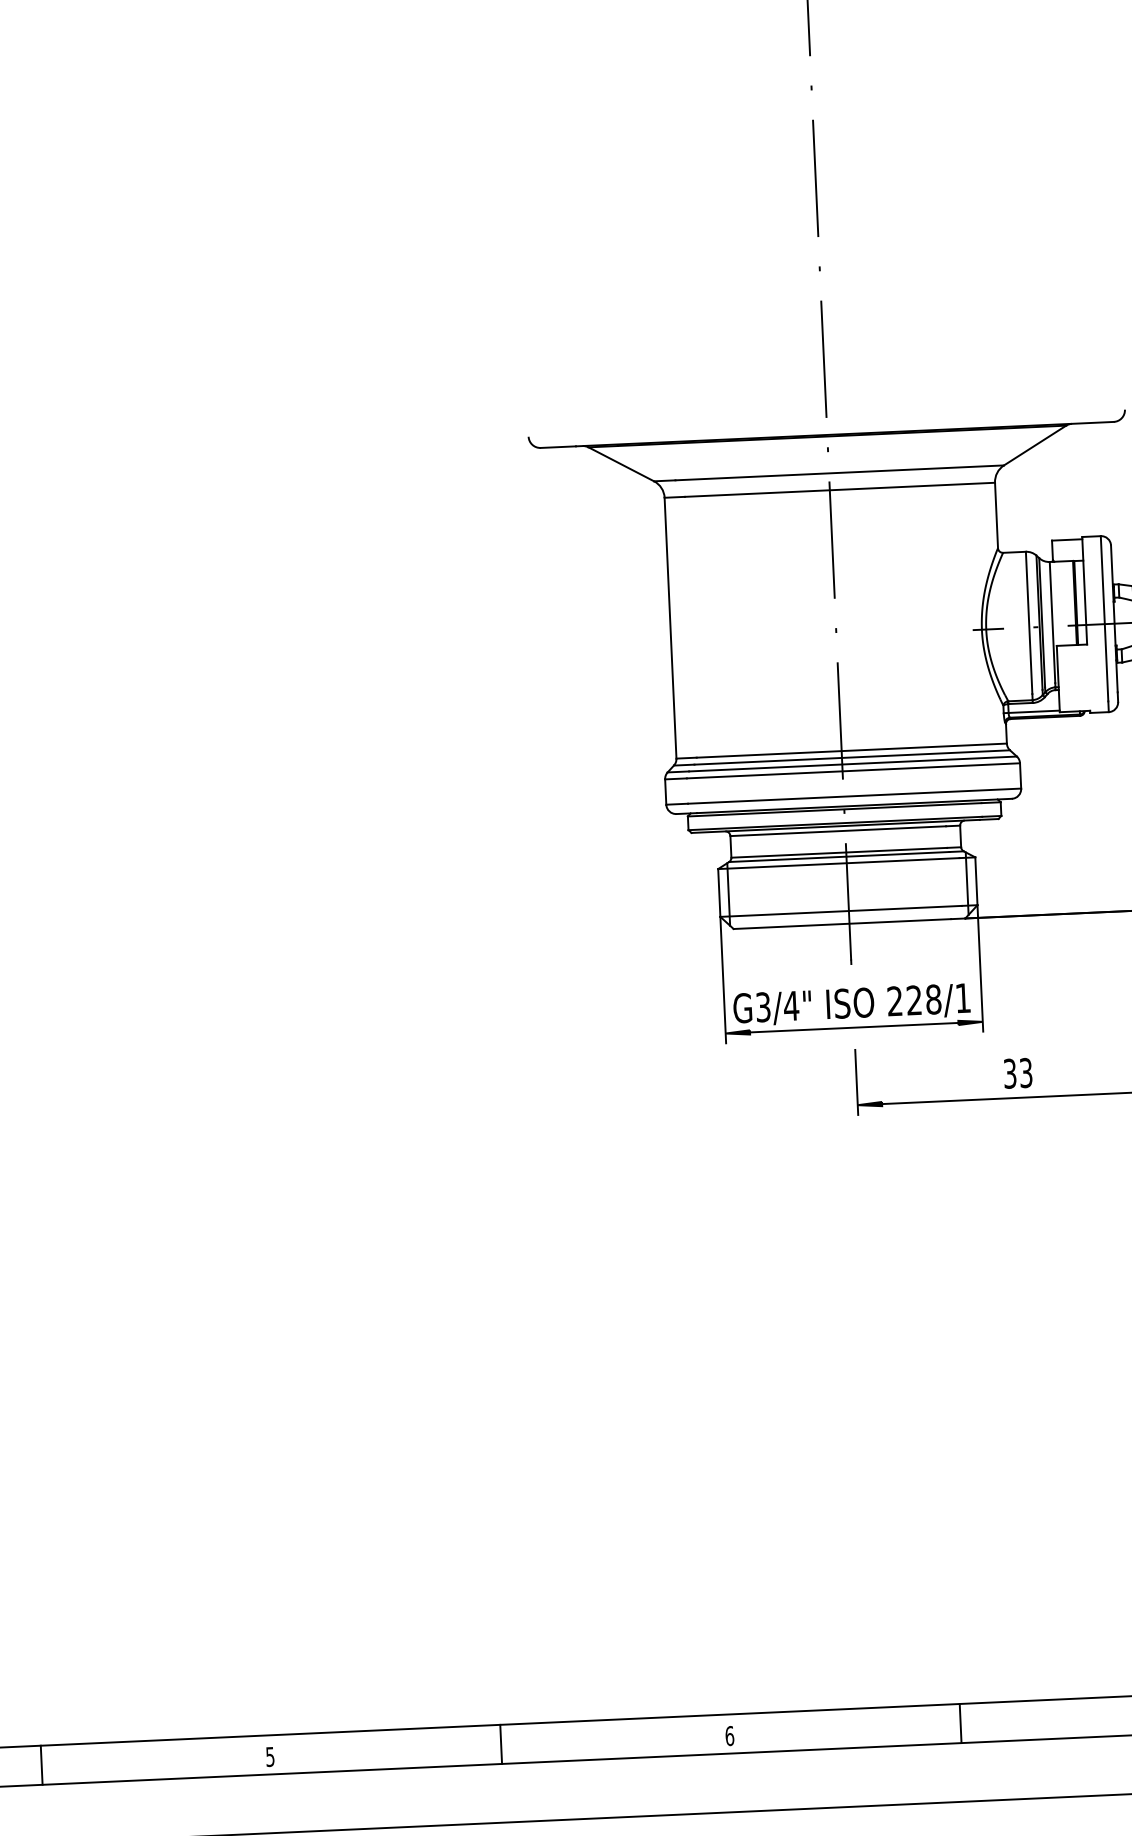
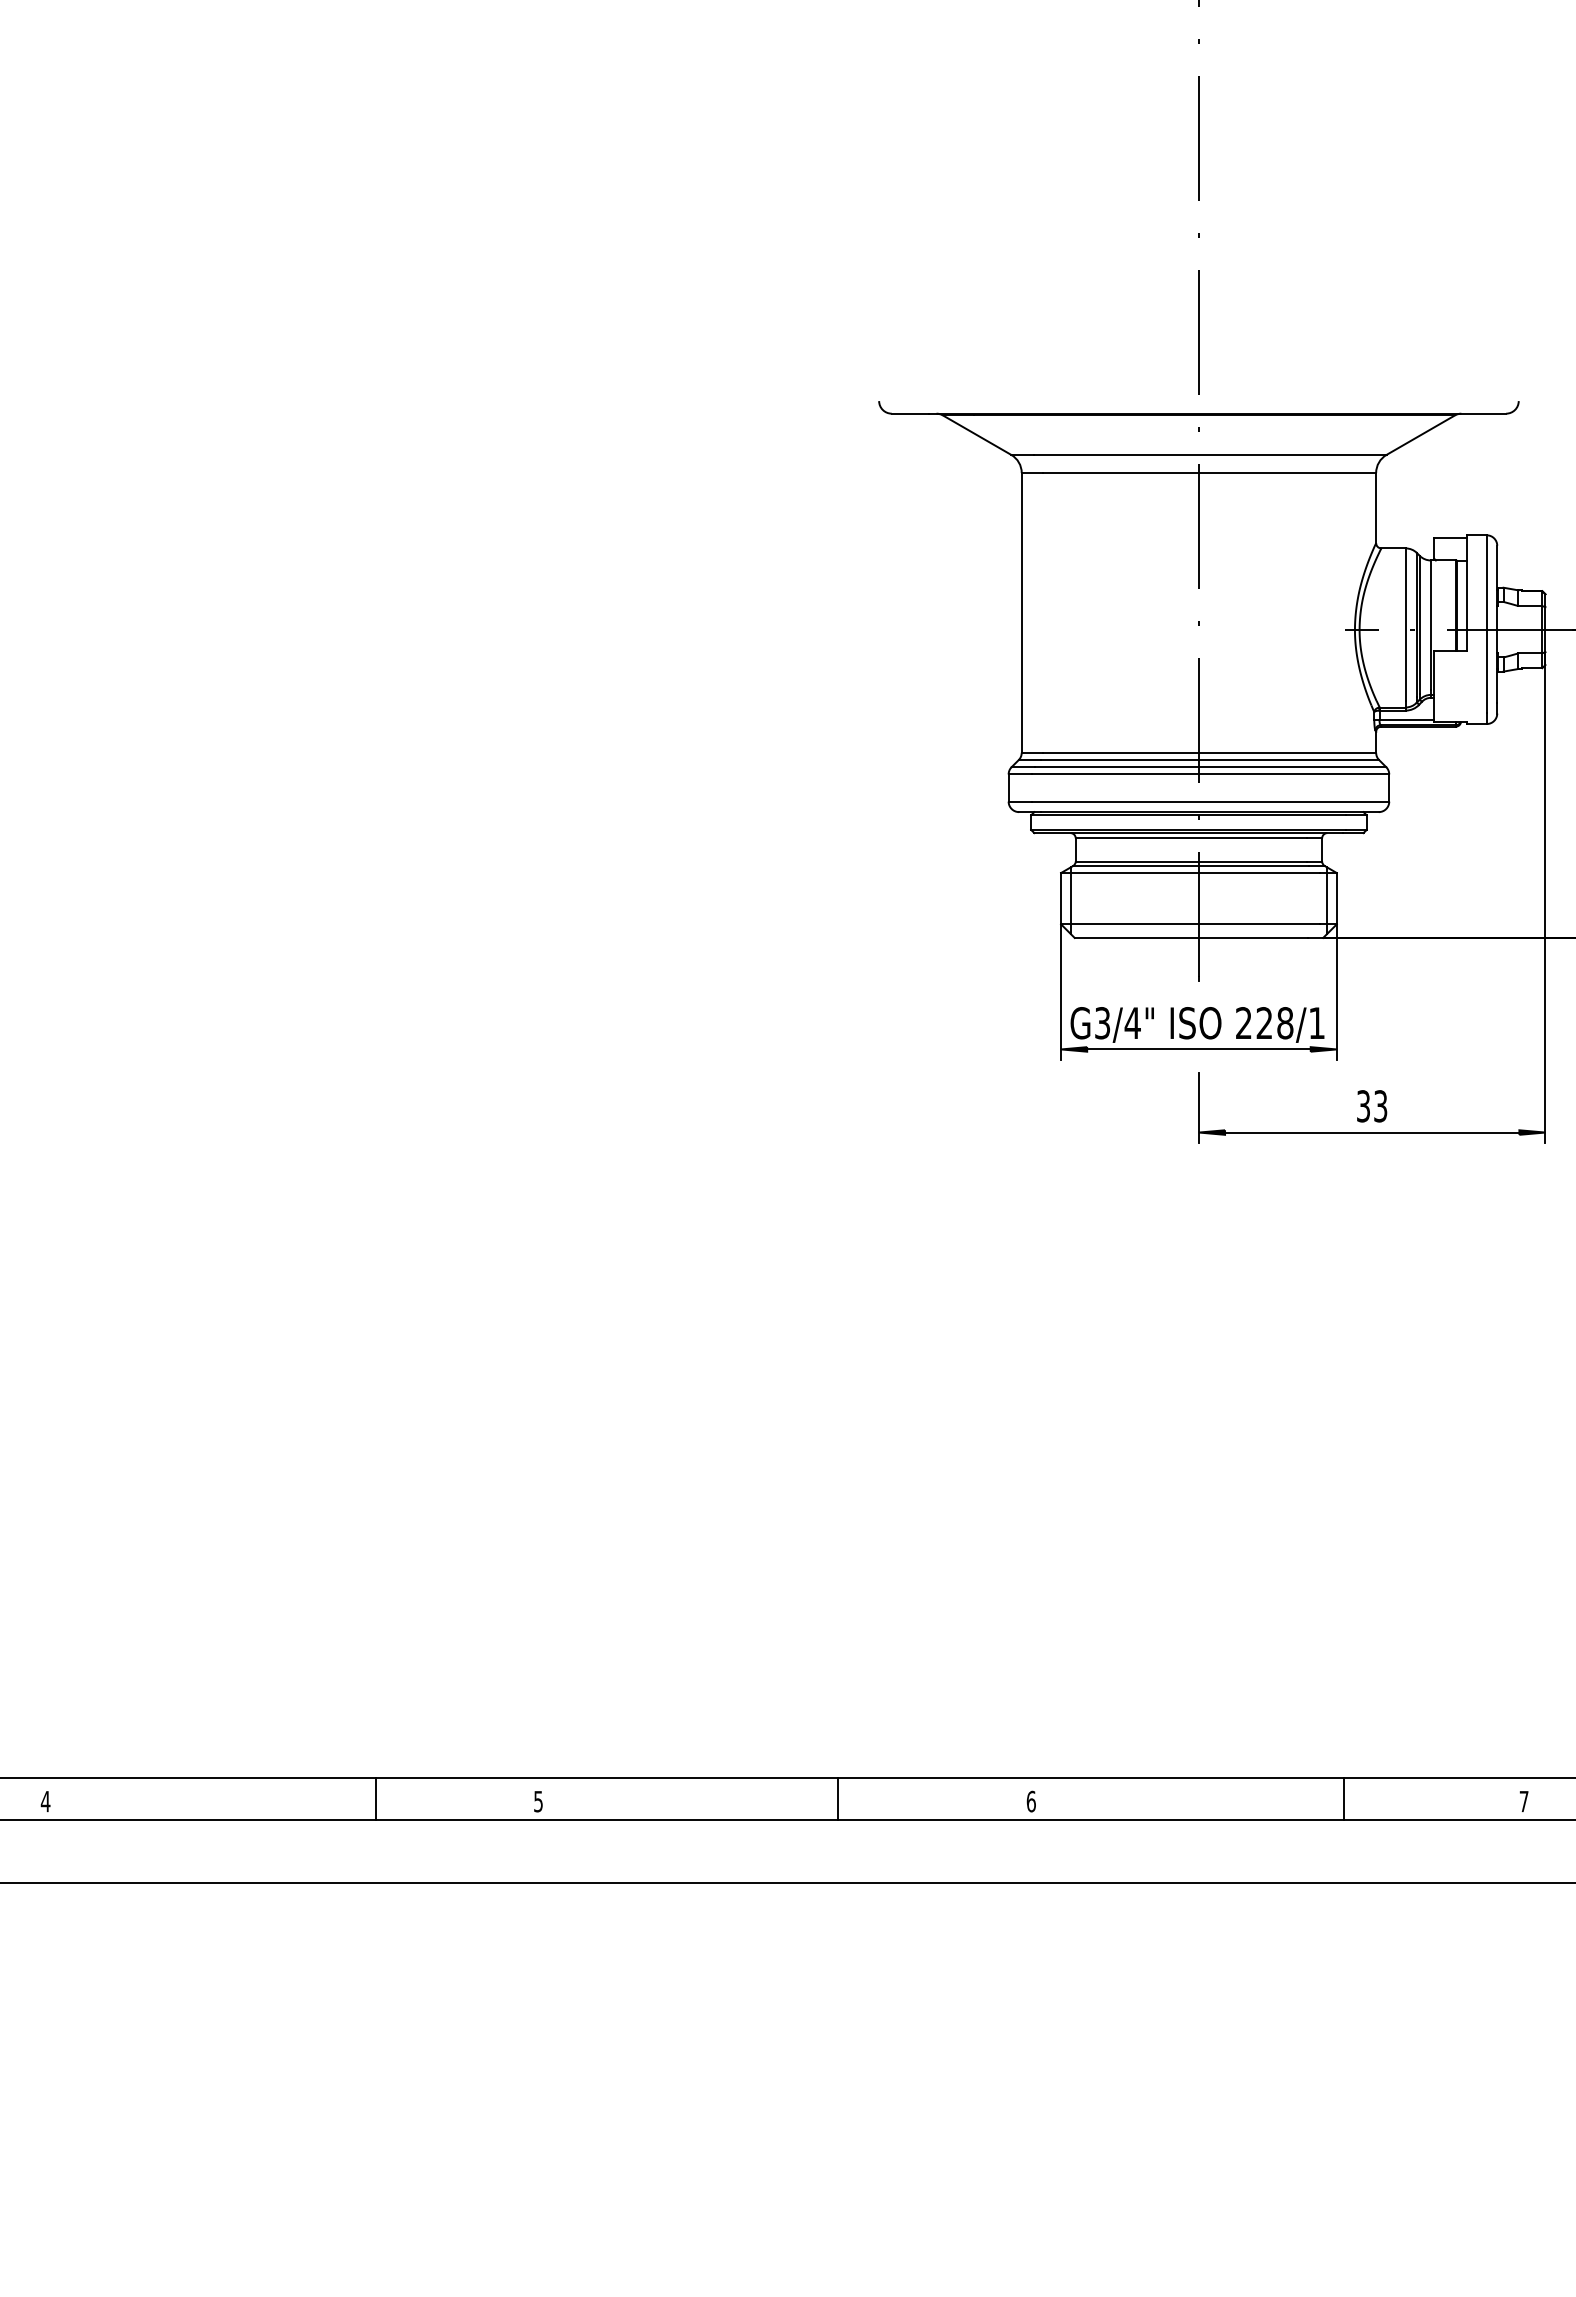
line: (961, 1723) -> (1344, 1799), moved
line: (501, 1744) -> (838, 1799), moved
line: (41, 1765) -> (376, 1799), moved

